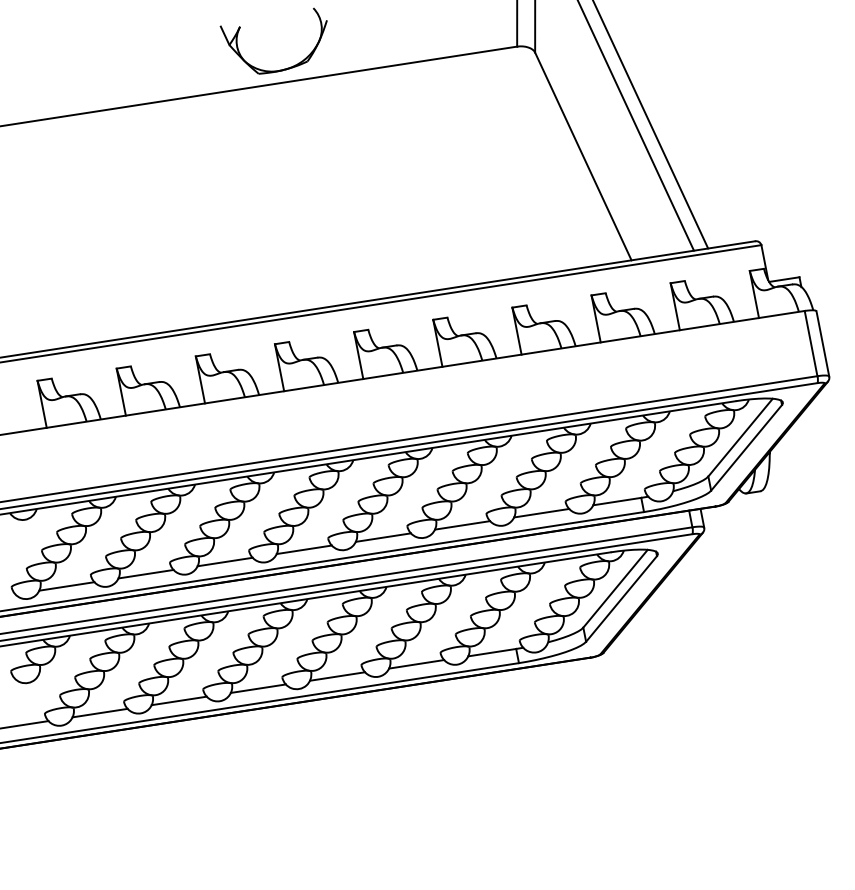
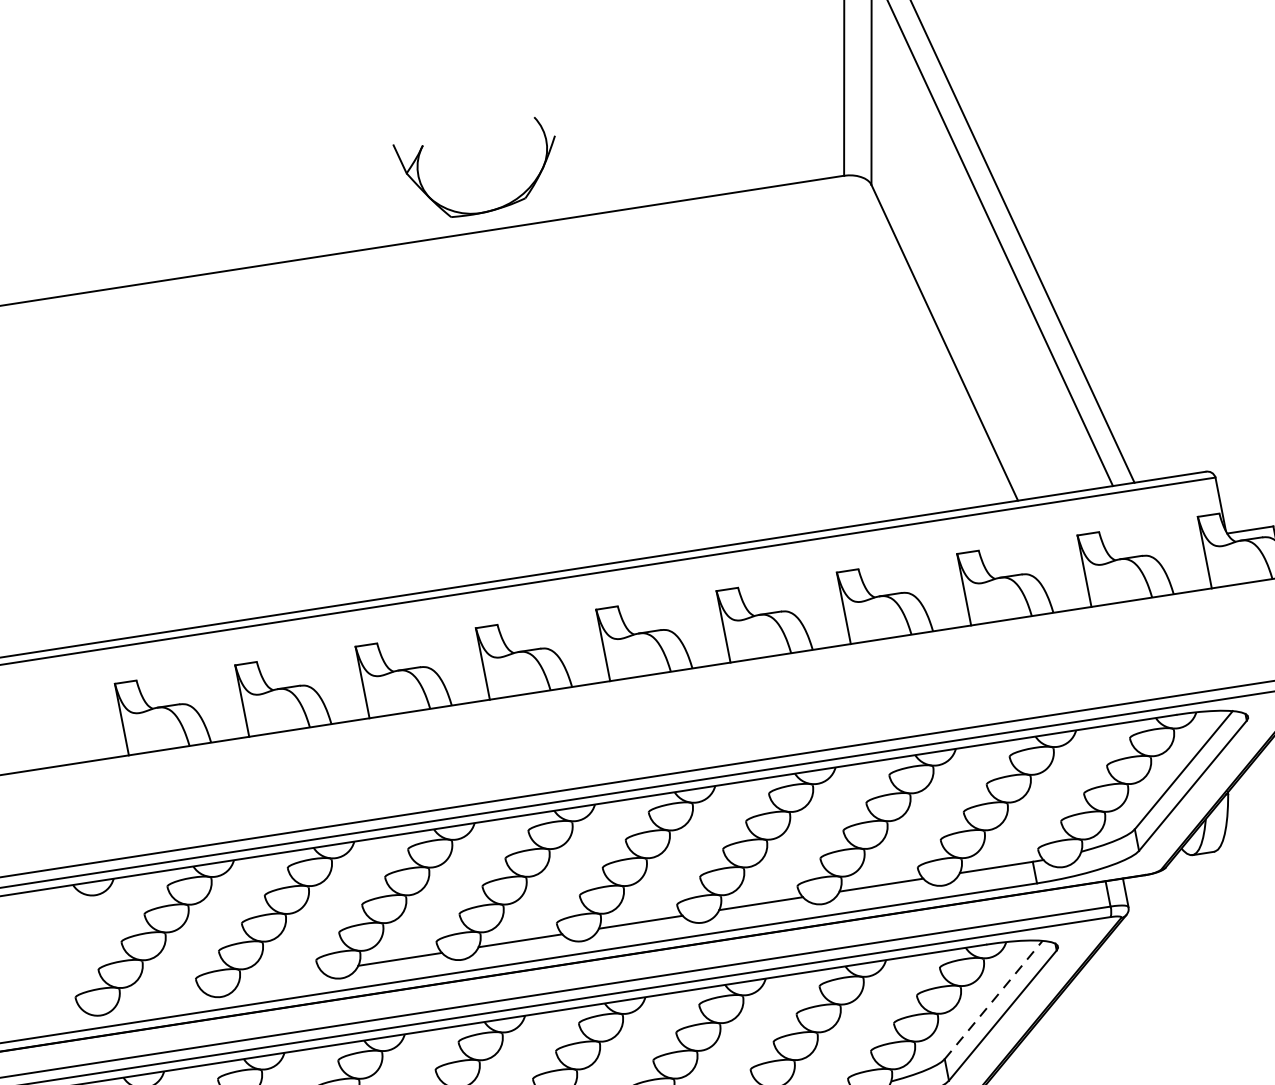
line: (145, 573) -> (279, 976), removed
line: (66, 586) -> (158, 996), removed
line: (615, 588) -> (993, 999), solid -> dashed

